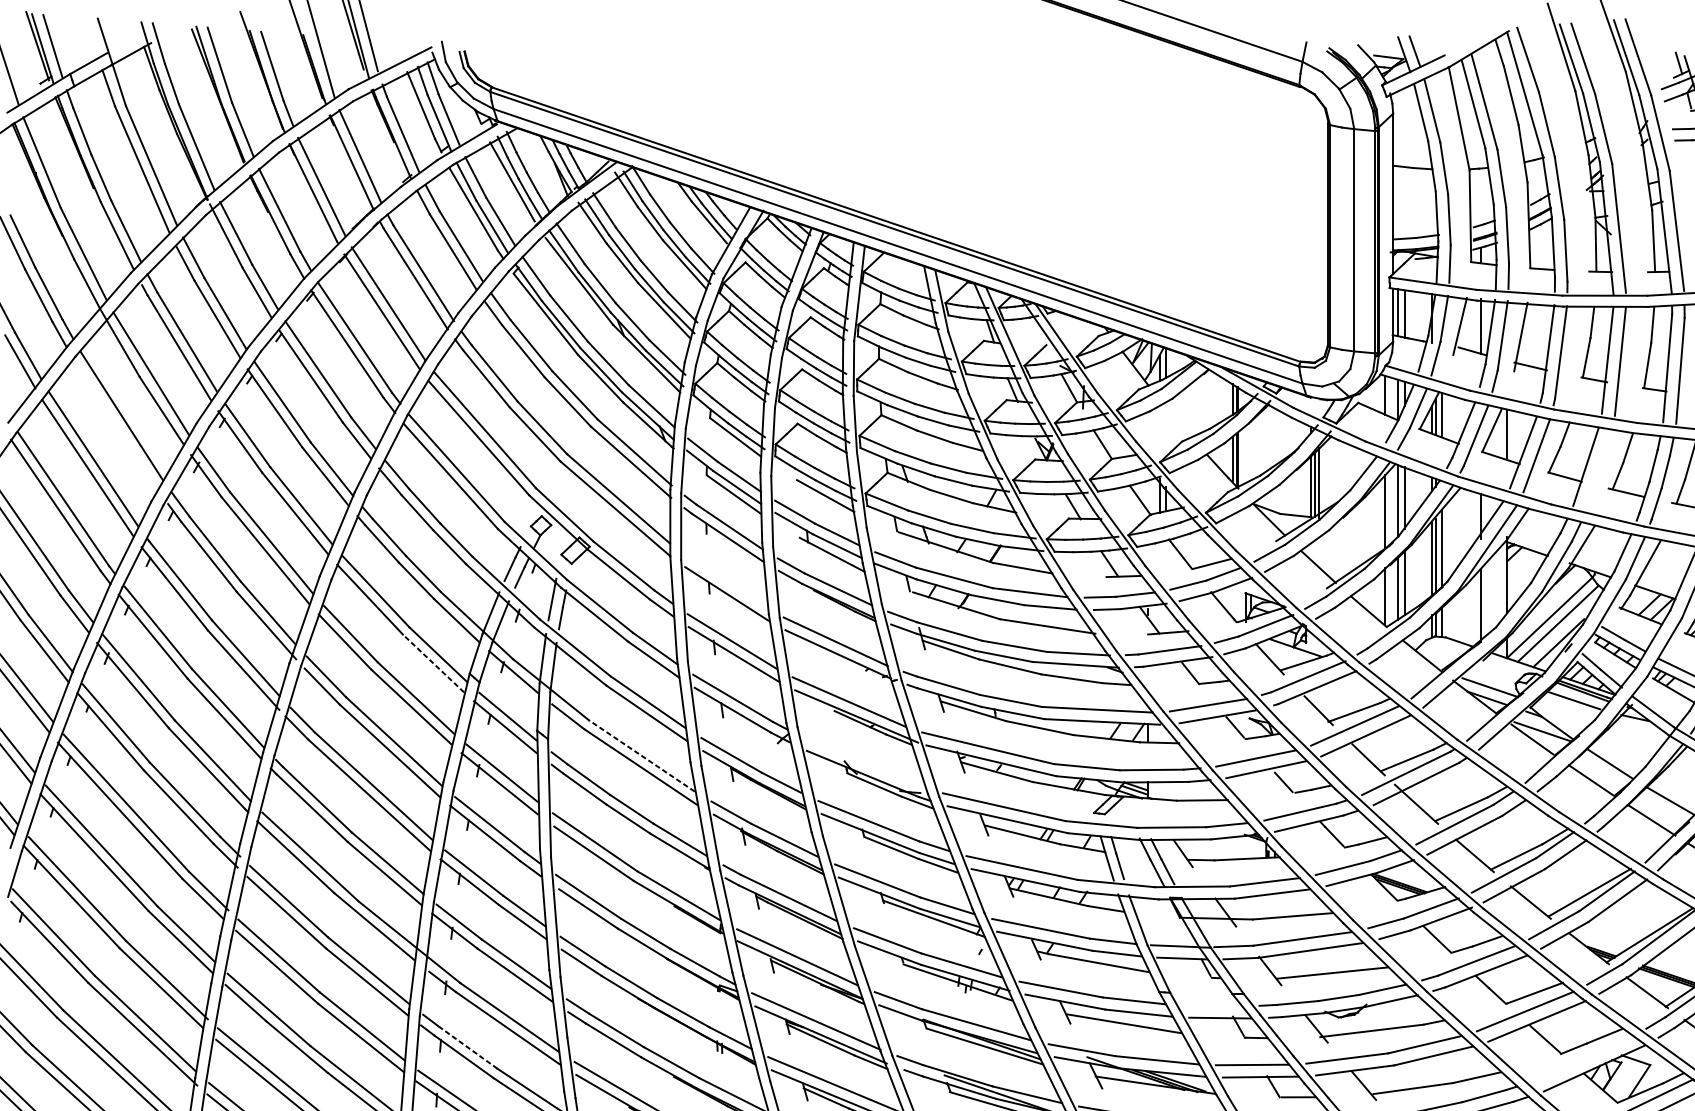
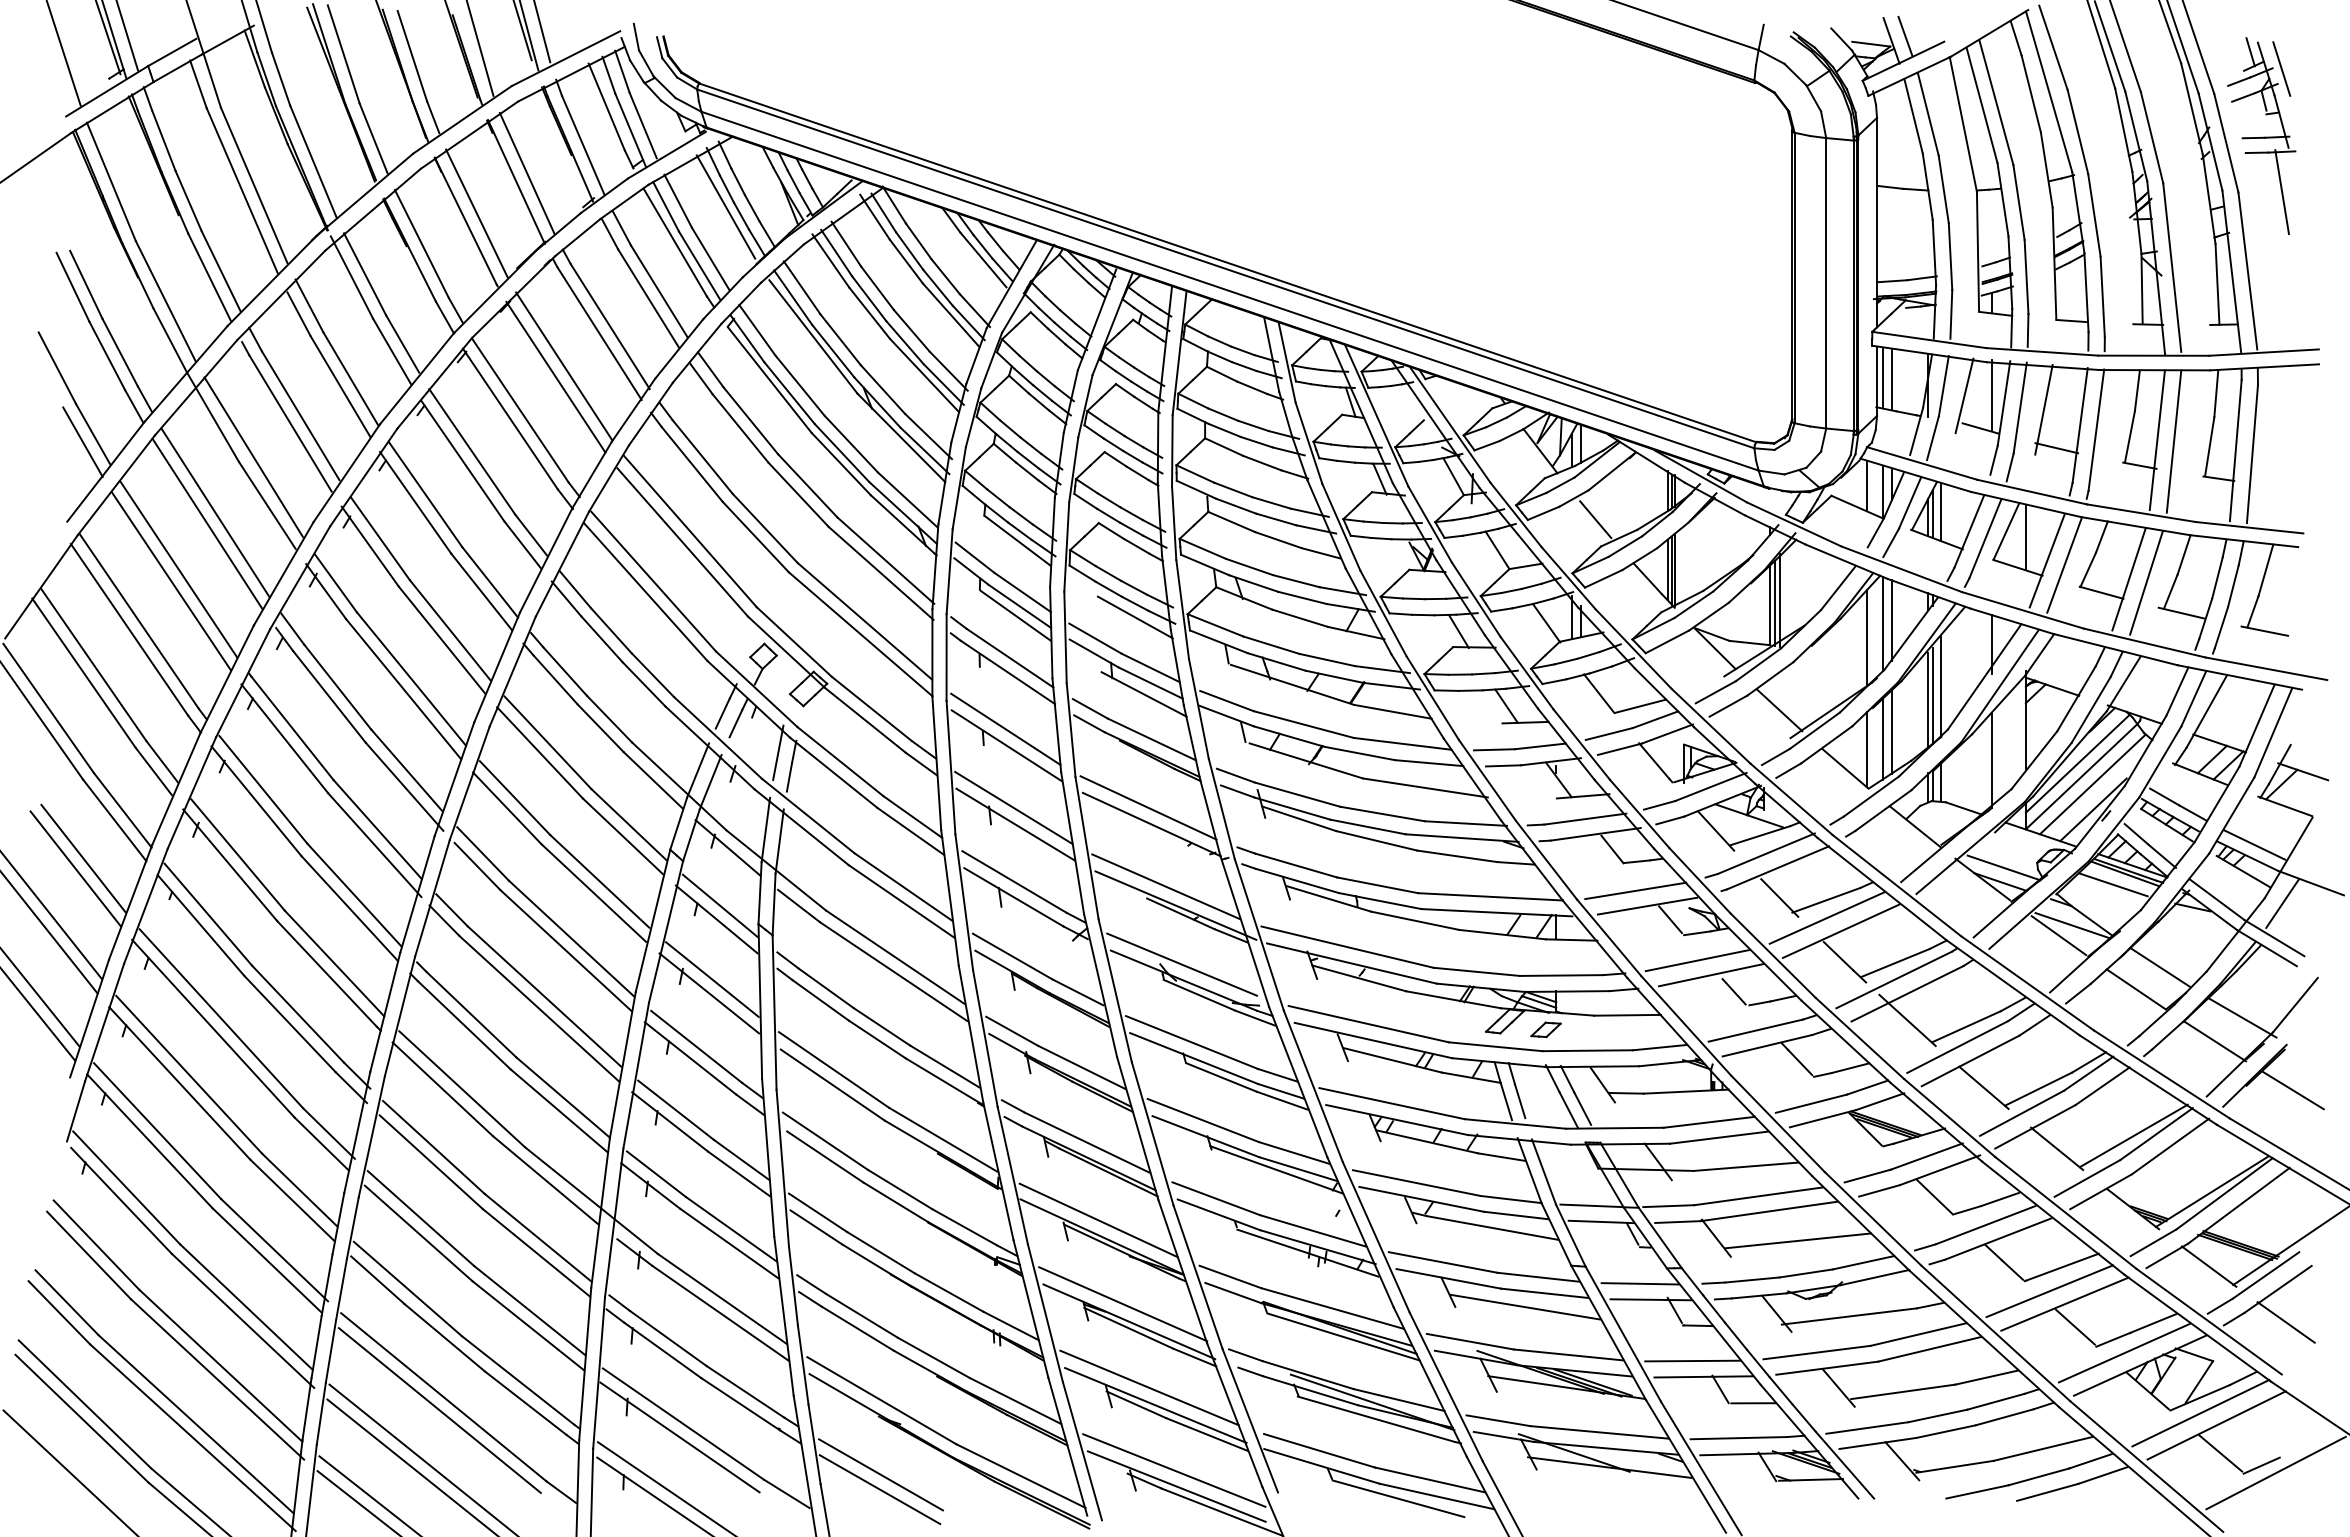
line: (1177, 421) -> (1595, 519), added
line: (115, 424) -> (207, 523), added
line: (1599, 469) -> (2146, 582), added
line: (726, 580) -> (1005, 728), added
line: (1546, 607) -> (2077, 763), added
line: (433, 663) -> (622, 836), dashed -> solid
line: (641, 755) -> (894, 956), dashed -> solid
line: (861, 761) -> (1182, 964), added
part: (1139, 811) -> (1545, 1029), added
line: (1211, 1005) -> (1639, 1283), added
line: (467, 1047) -> (667, 1338), dashed -> solid
line: (1581, 1058) -> (2123, 1352), added

